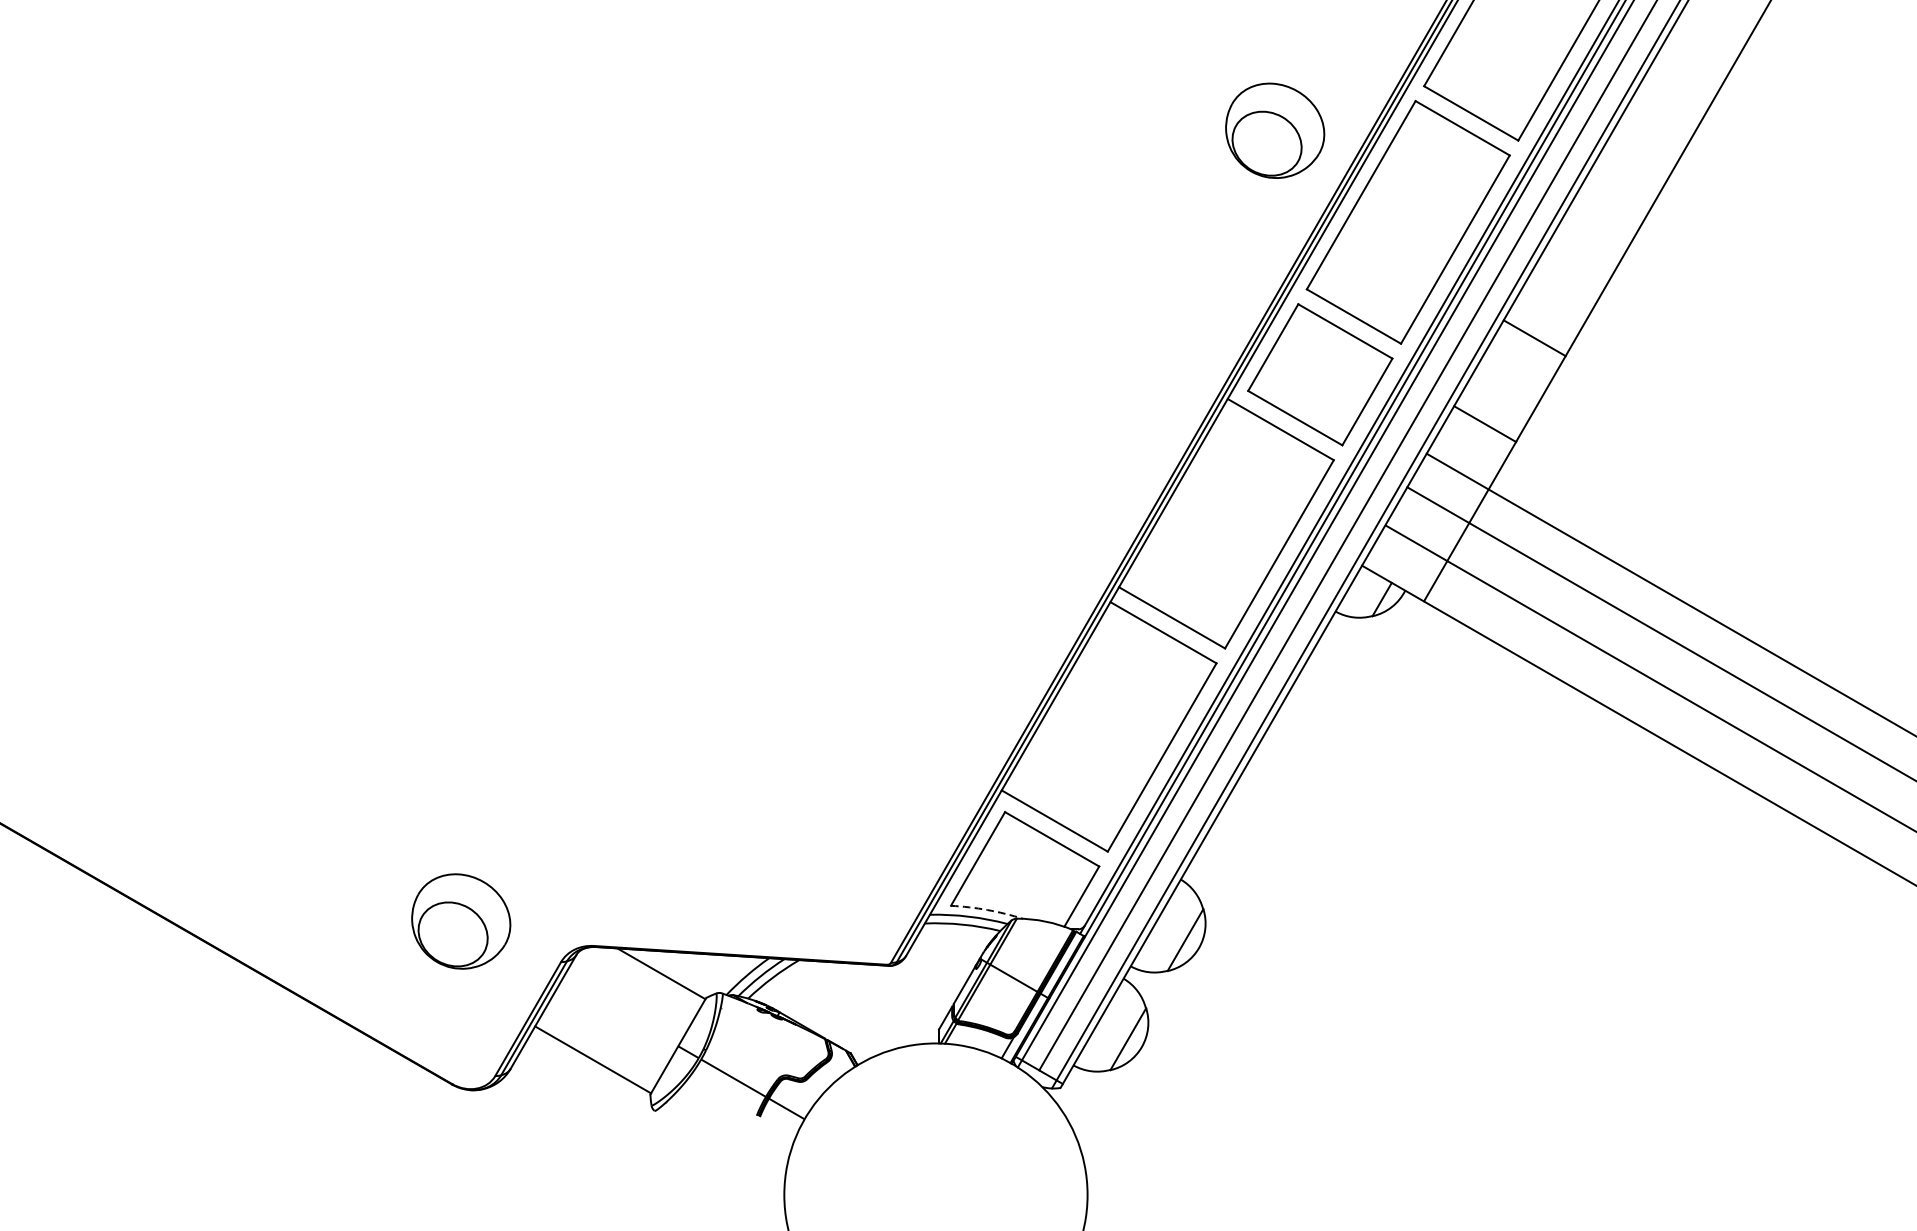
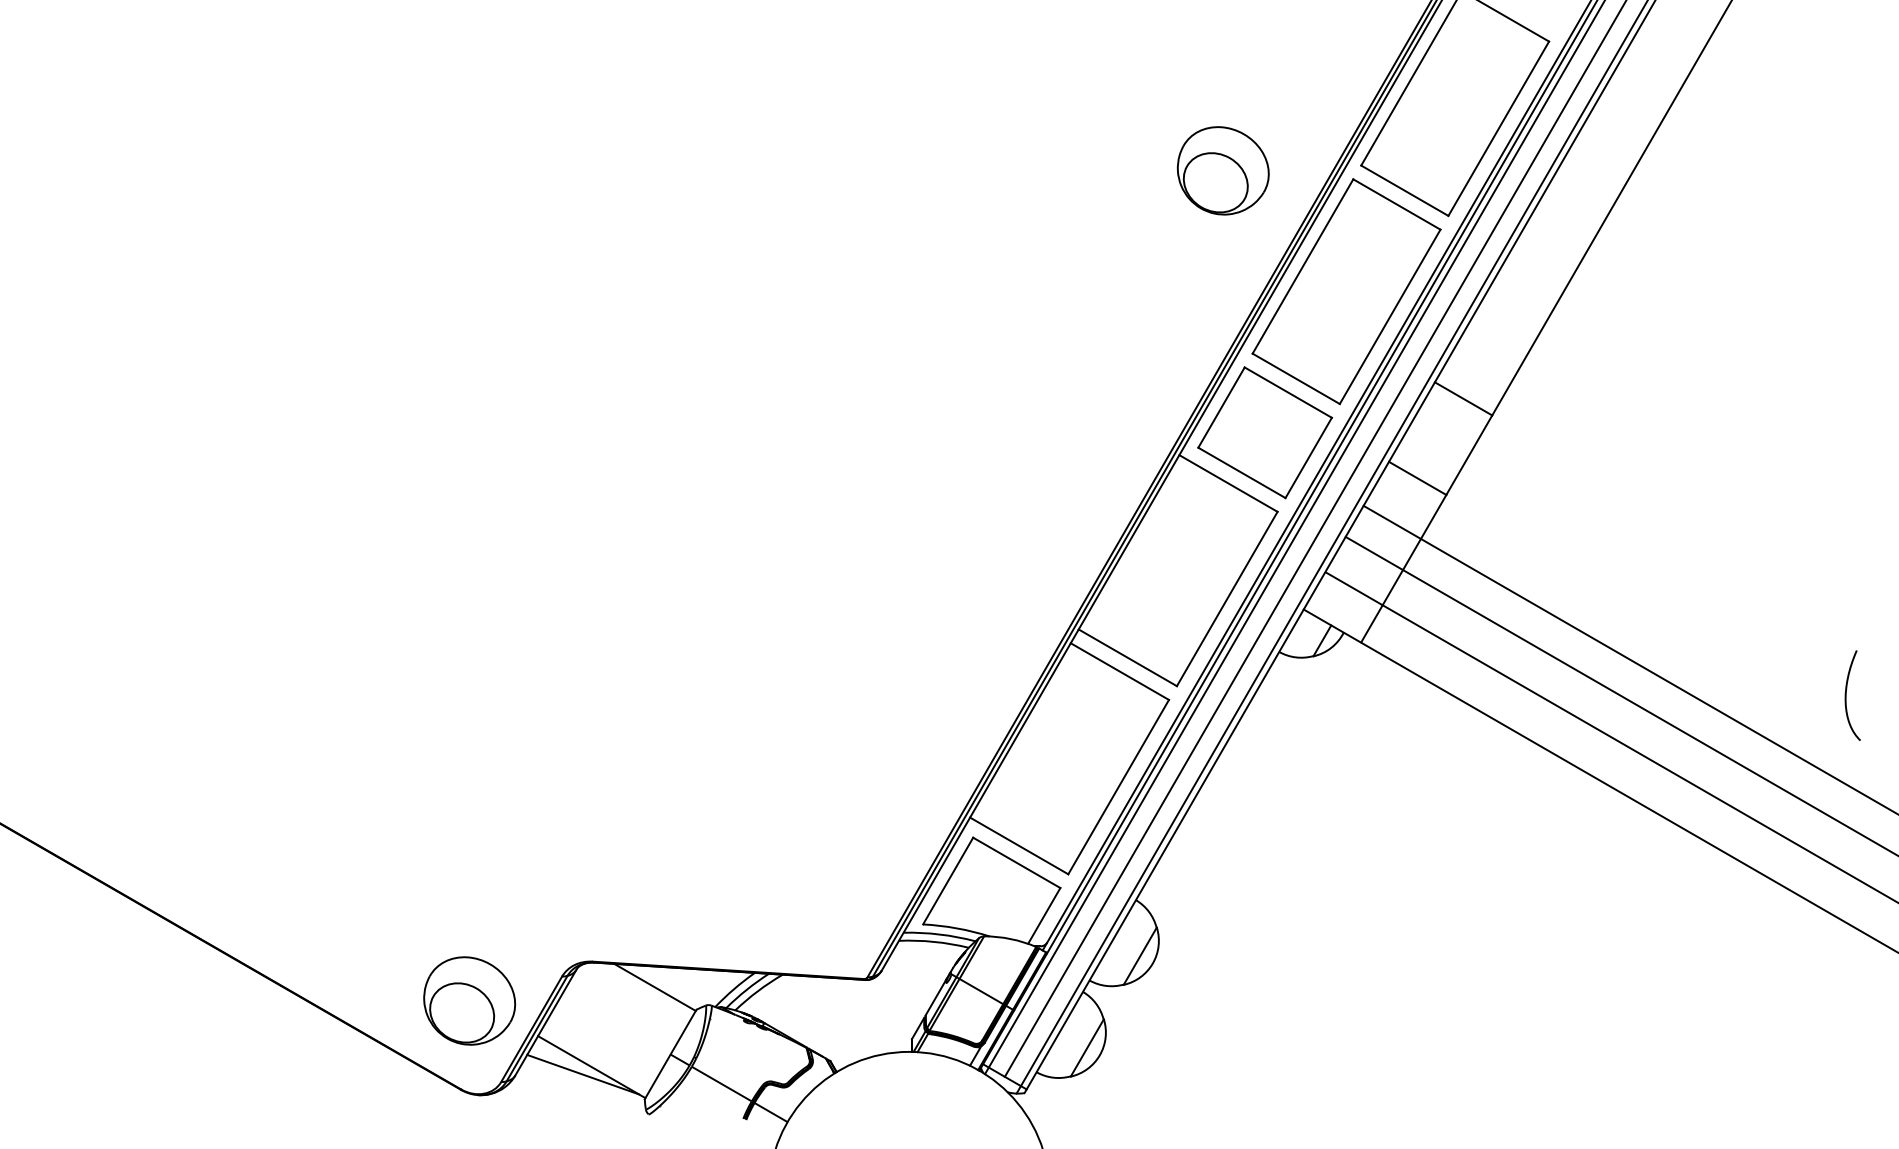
part: (1274, 130) -> (1222, 170), moved
arc: (987, 910) -> (956, 928), dashed -> solid
part: (461, 920) -> (469, 1000), moved
line: (584, 1067) -> (583, 1074), added

